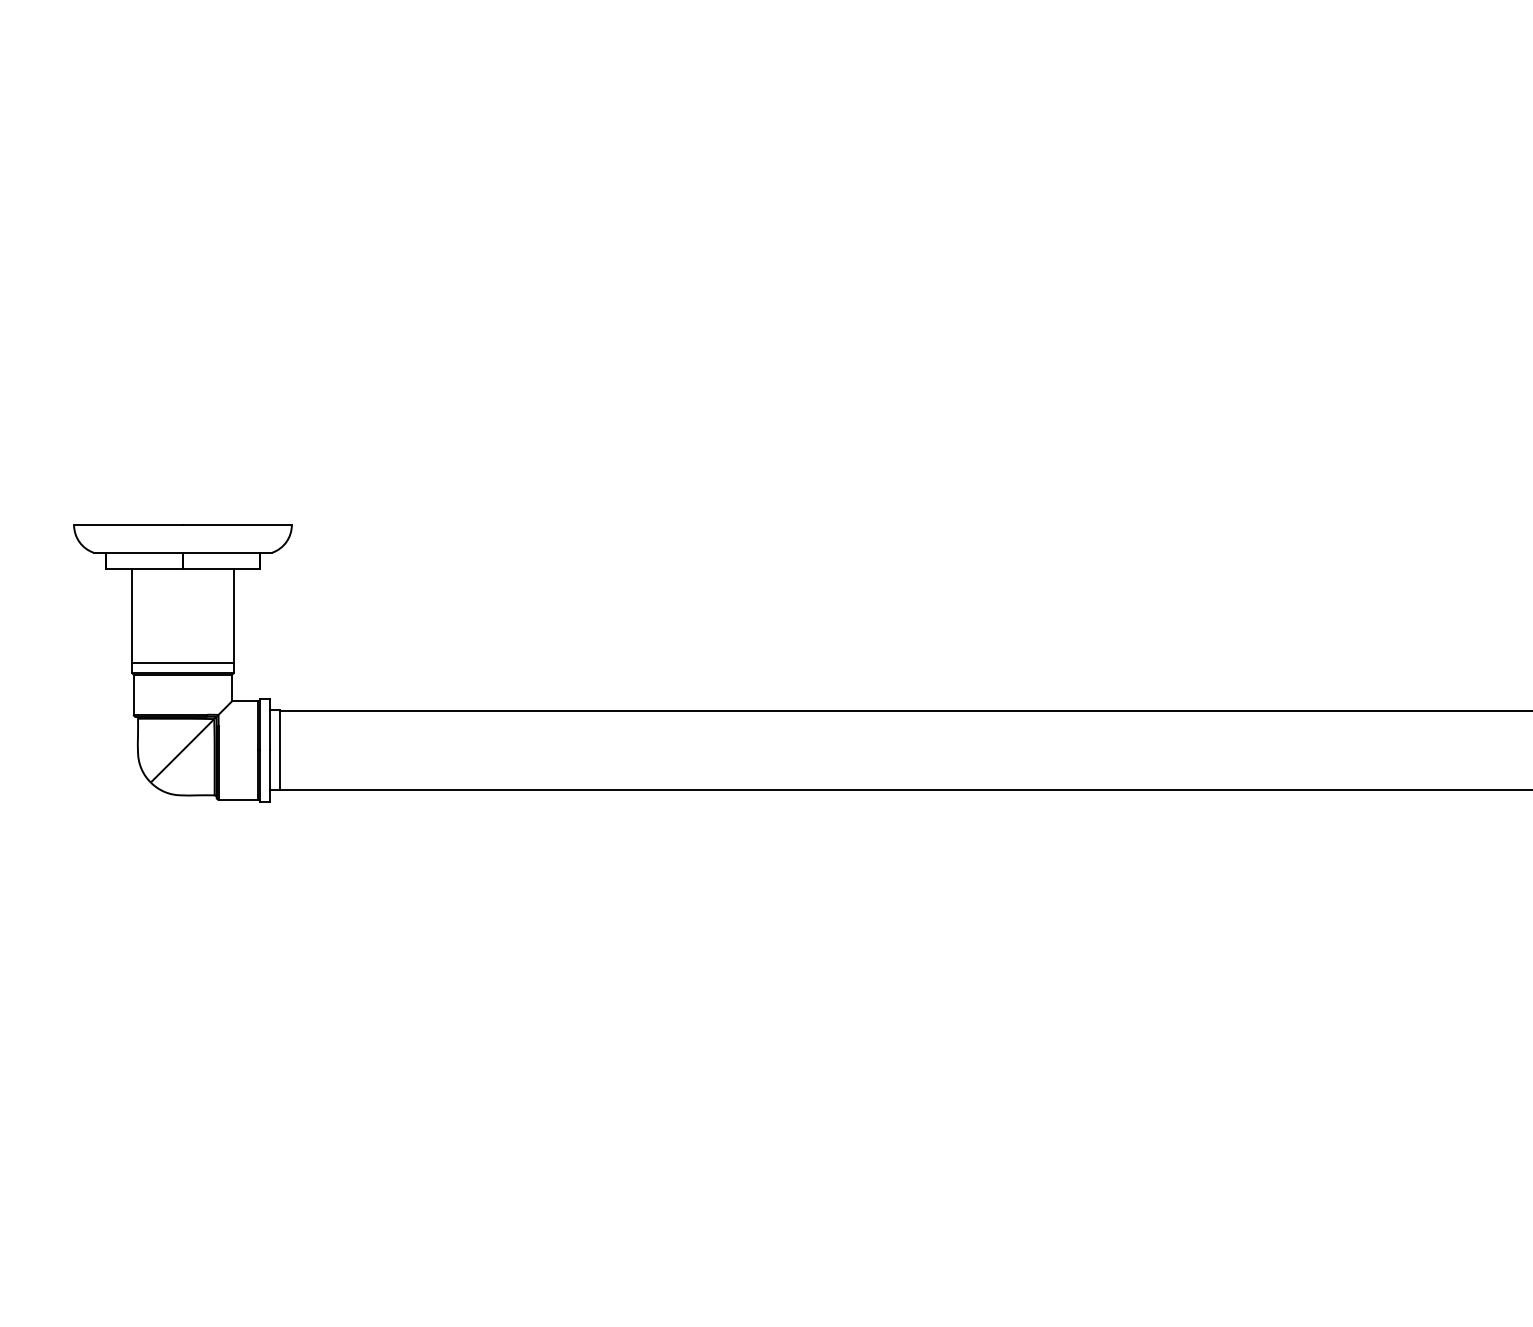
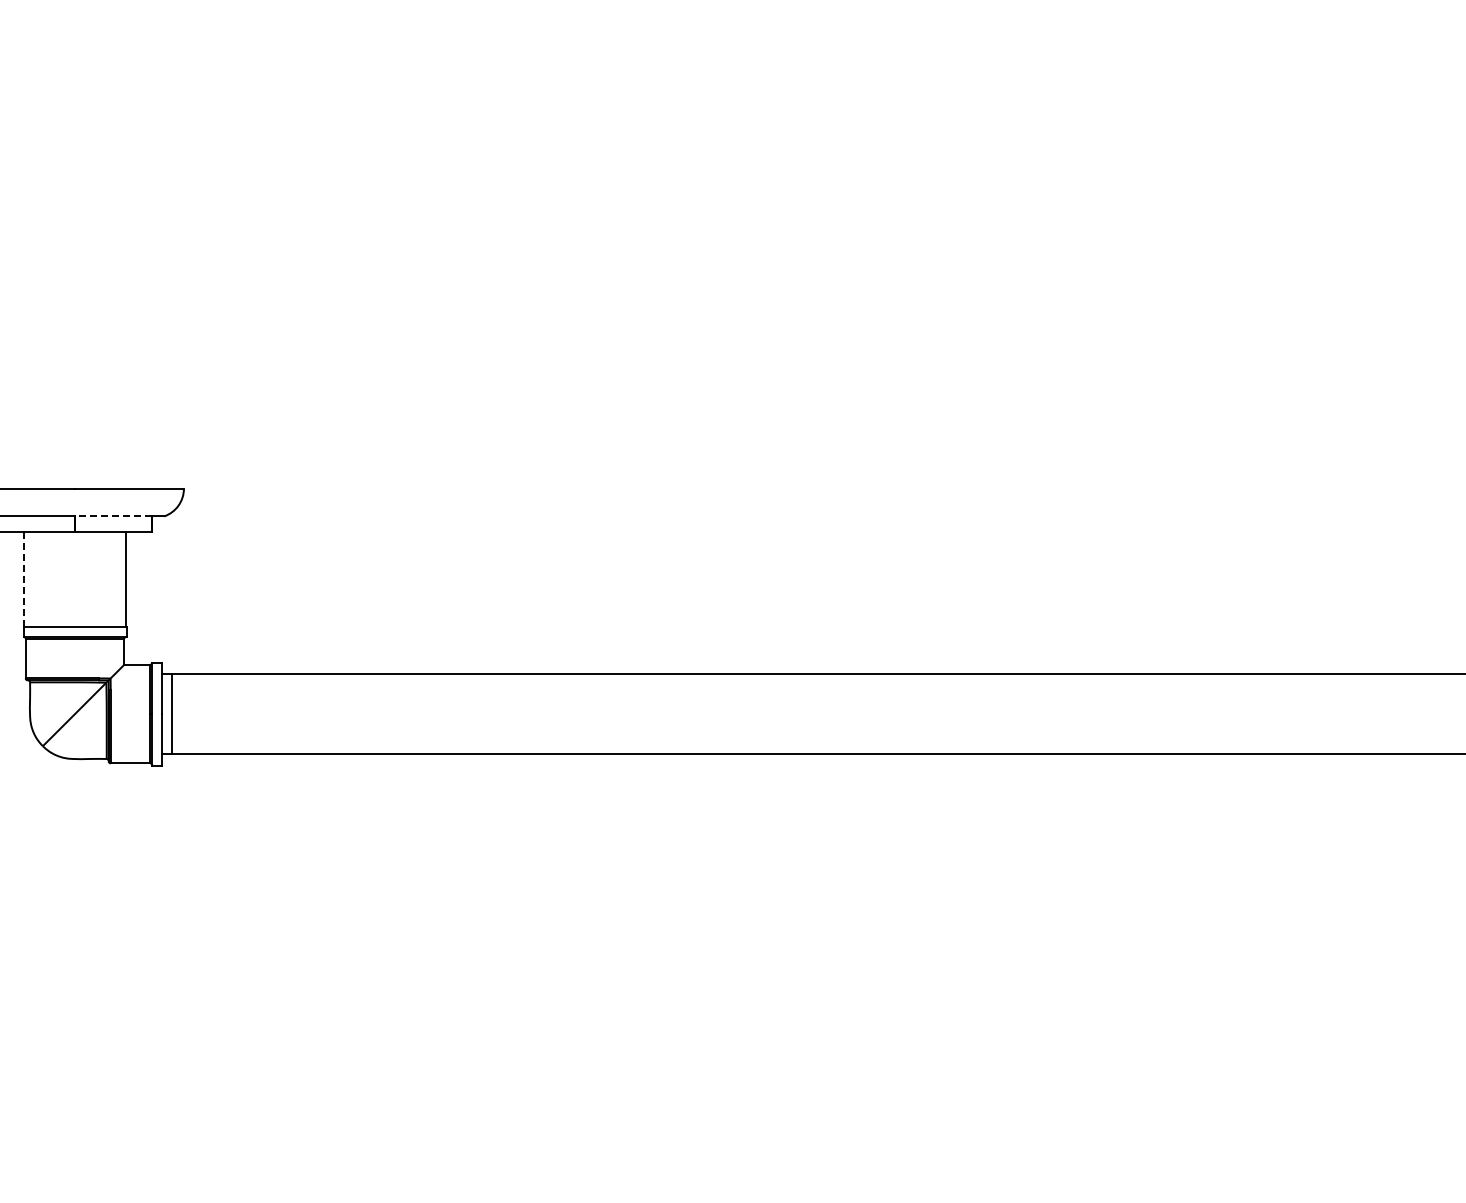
line: (221, 552) -> (113, 516), solid -> dashed
line: (131, 616) -> (23, 580), solid -> dashed

